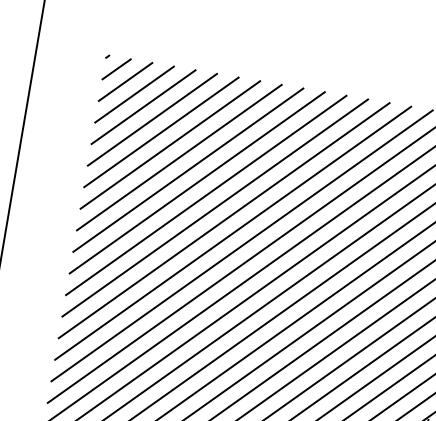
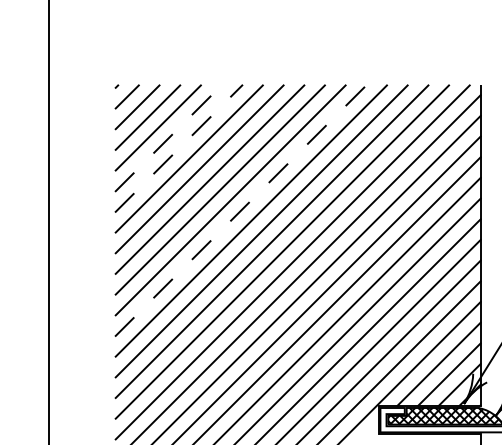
line: (152, 119) -> (168, 138), solid -> dashed
line: (162, 132) -> (179, 148), solid -> dashed
line: (215, 207) -> (241, 210), solid -> dashed

